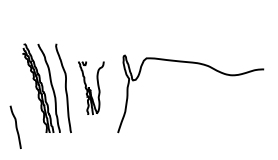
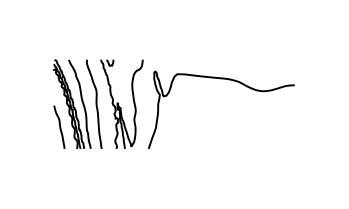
part: (90, 87) -> (121, 103), size x1.67
curve: (15, 126) -> (59, 126), moved

